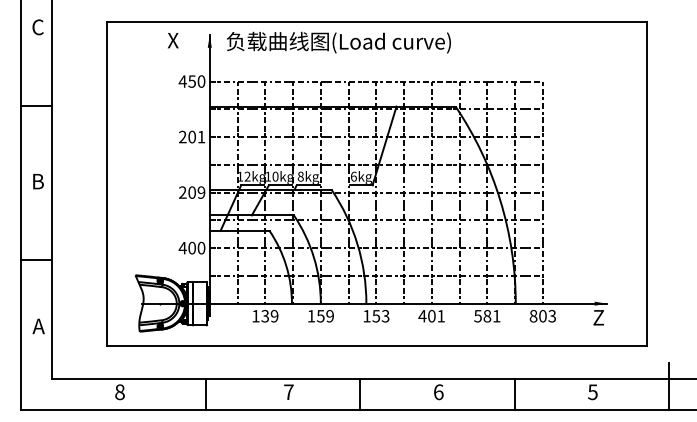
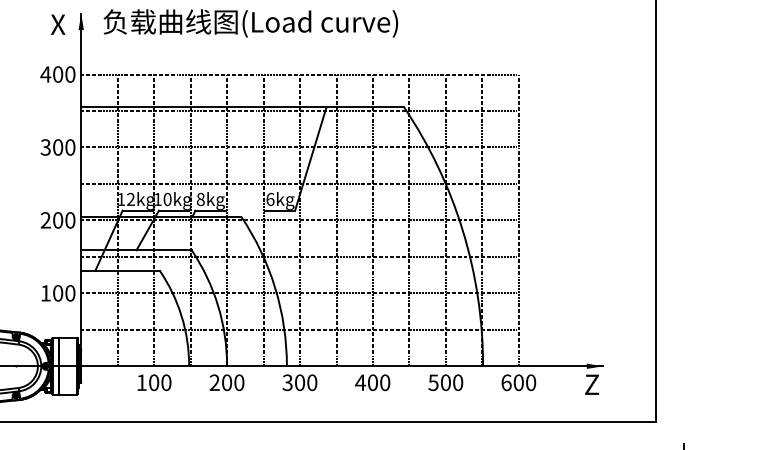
text: (172, 40) -> (57, 24), moved
text: (191, 81) -> (57, 74), 450 -> 400
text: (192, 136) -> (58, 146), 201 -> 300
text: (201, 192) -> (70, 220), 209 -> 200
text: (182, 248) -> (45, 293), 400 -> 100
text: (320, 315) -> (226, 381), 159 -> 200
text: (376, 315) -> (300, 381), 153 -> 300
text: (441, 315) -> (385, 381), 401 -> 400
text: (491, 315) -> (451, 381), 581 -> 500
text: (269, 316) -> (159, 383), 139 -> 100
text: (542, 316) -> (518, 383), 803 -> 600

